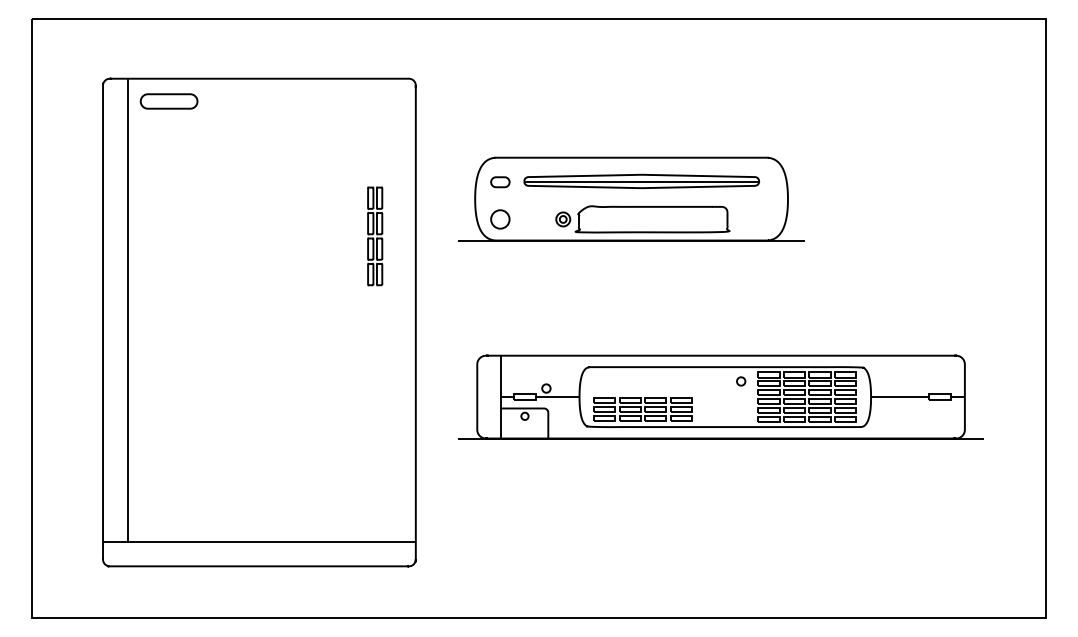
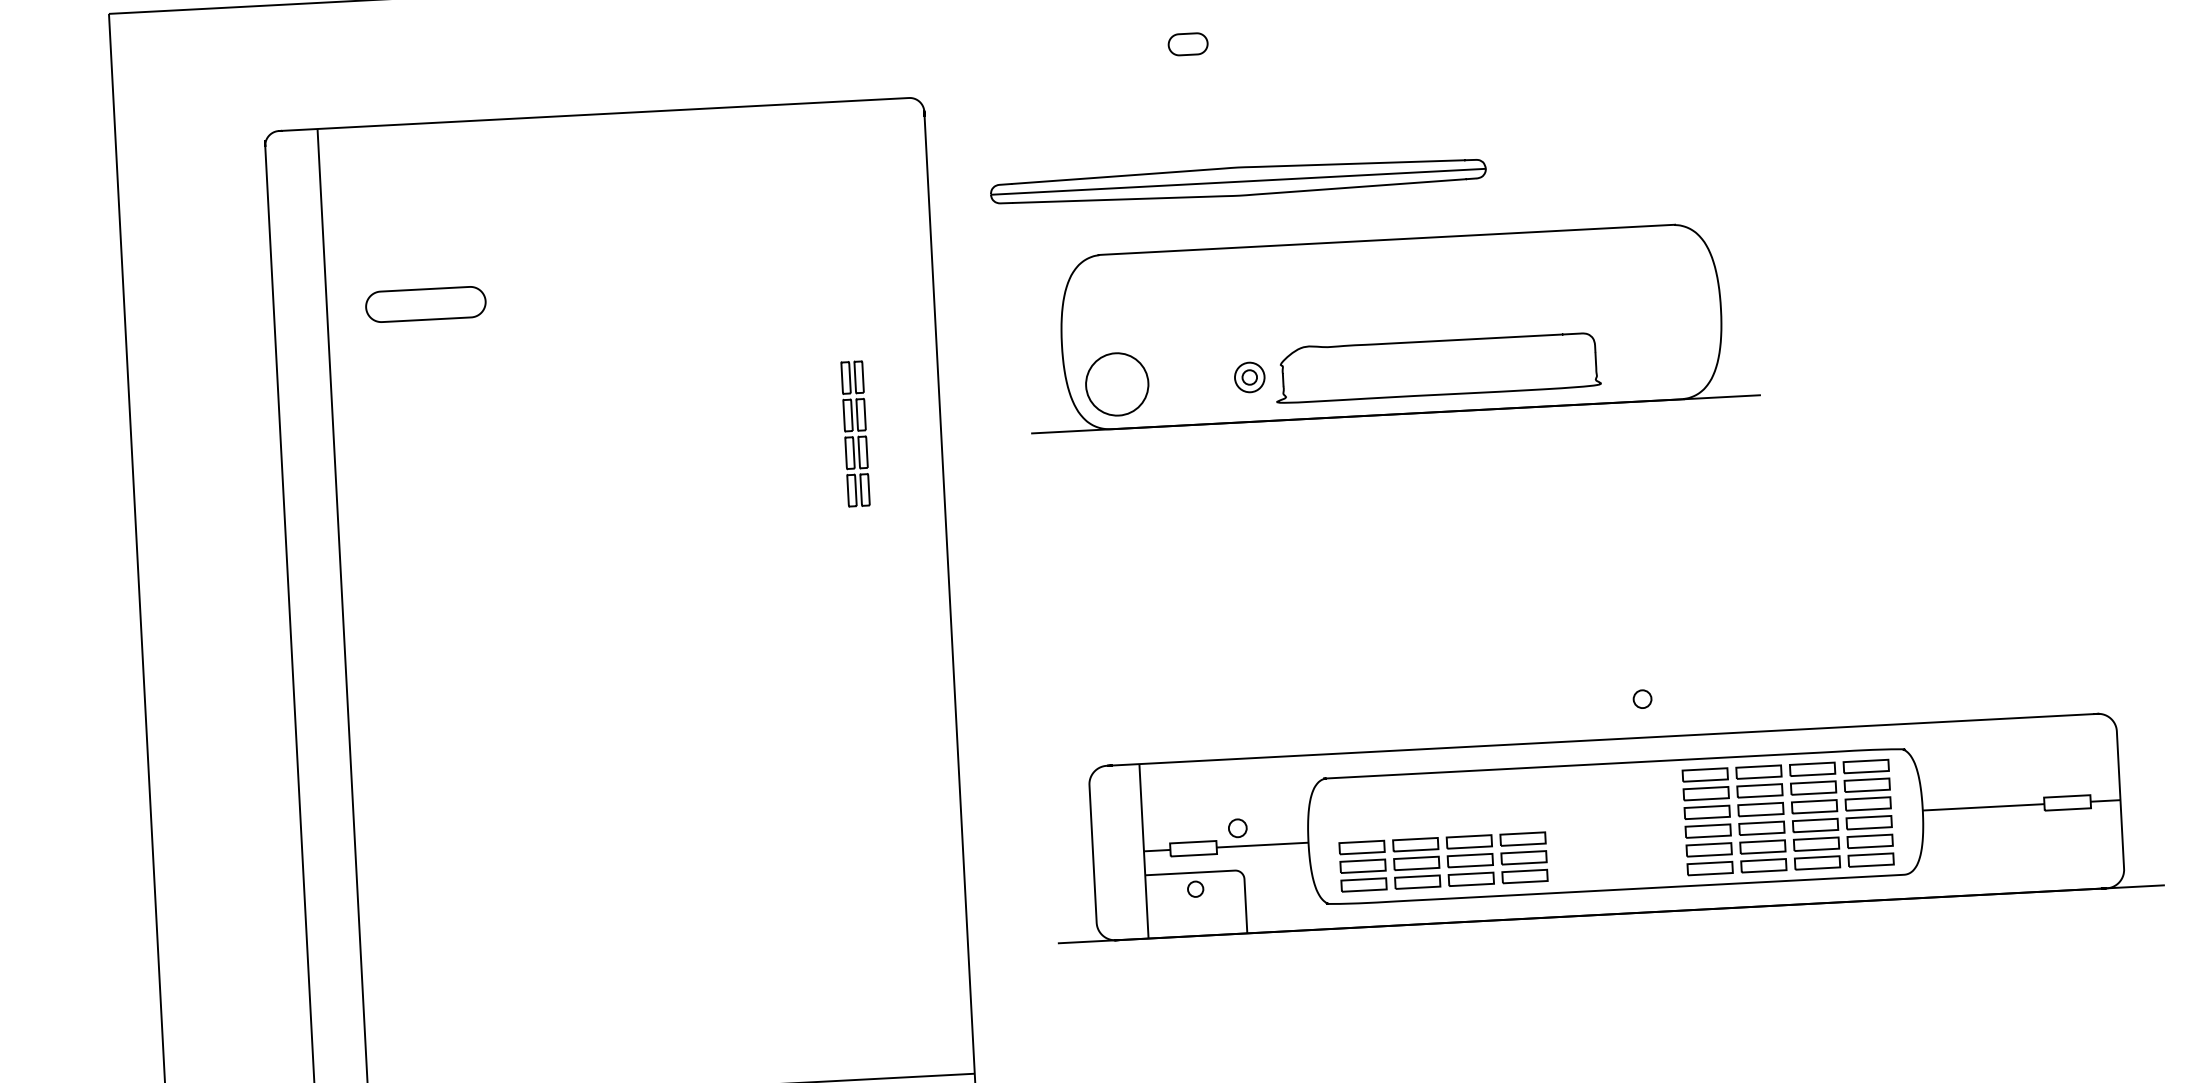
part: (168, 101) -> (424, 304), moved
part: (641, 180) -> (1237, 179), moved
part: (500, 182) -> (1188, 44), moved
circle: (500, 219) -> (1117, 384), size x1.6
part: (375, 236) -> (856, 434), size x0.7
part: (720, 396) -> (1605, 825), moved

